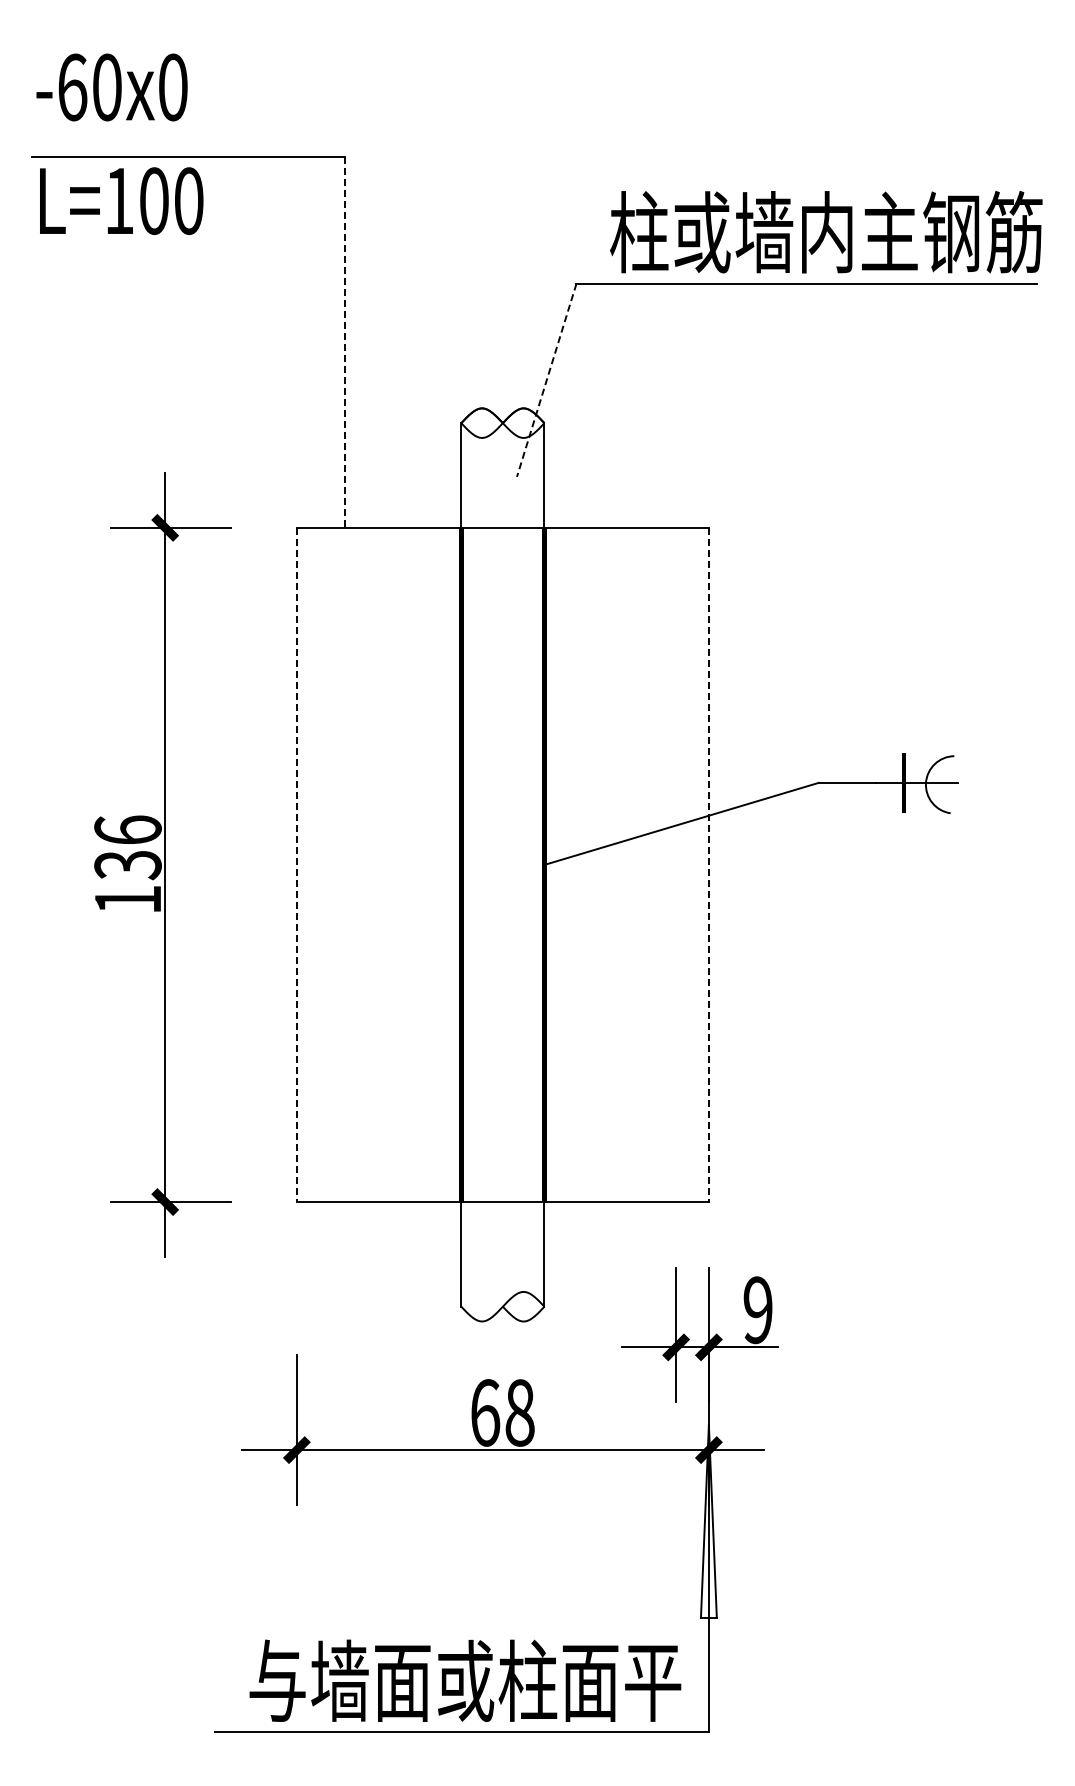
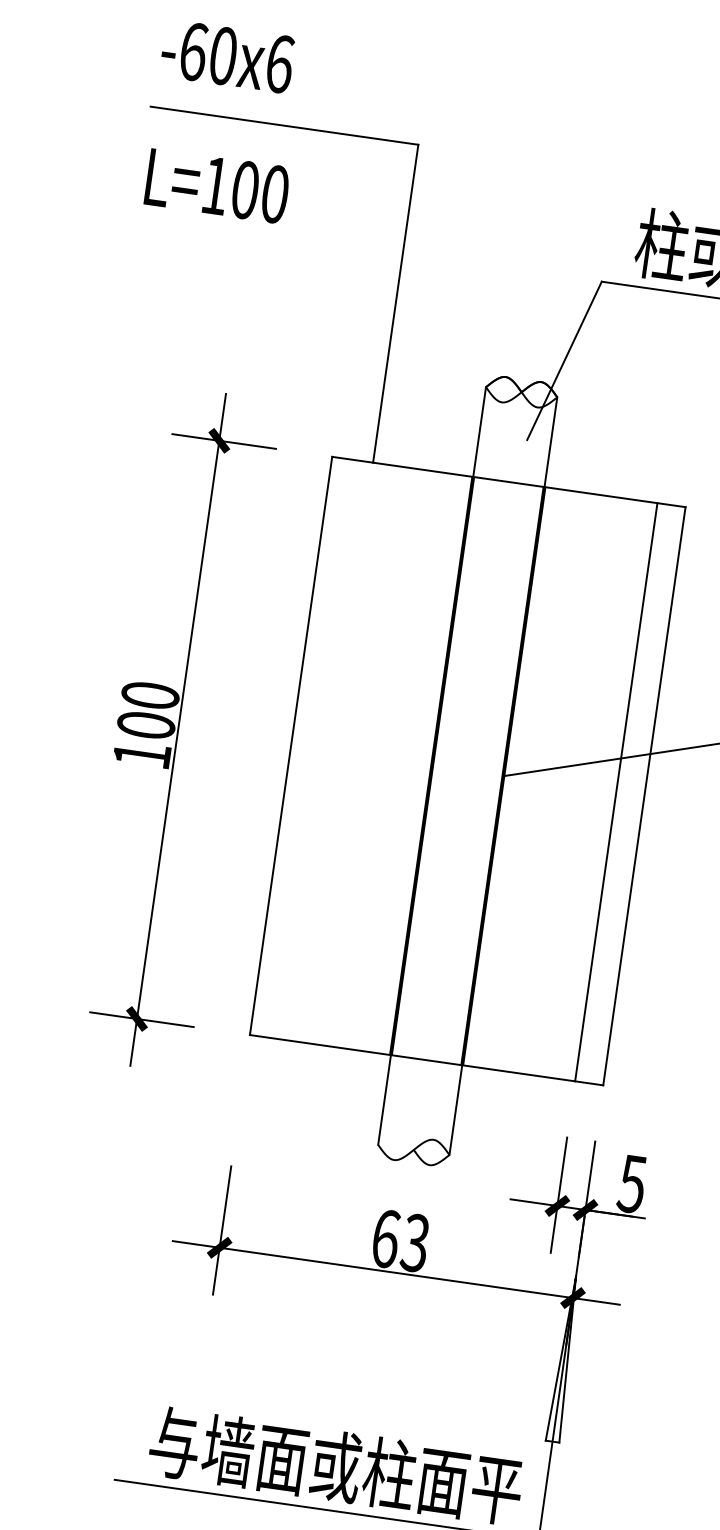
text: (173, 87) -> (280, 64), -60x0 -> -60x6
text: (121, 200) -> (217, 185), moved
line: (344, 342) -> (395, 303), dashed -> solid
line: (546, 380) -> (564, 360), dashed -> solid
text: (127, 847) -> (147, 710), 136 -> 100
line: (676, 864) -> (616, 791), added
line: (296, 865) -> (290, 746), dashed -> solid
line: (708, 865) -> (643, 796), dashed -> solid
text: (757, 1310) -> (631, 1184), 9 -> 5
text: (519, 1412) -> (415, 1242), 68 -> 63

